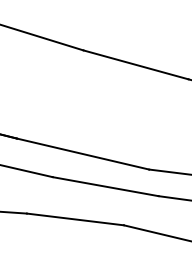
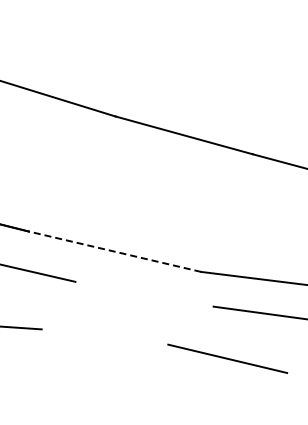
line: (83, 153) -> (115, 251), solid -> dashed
line: (105, 186) -> (144, 293), removed
line: (75, 219) -> (104, 336), removed

